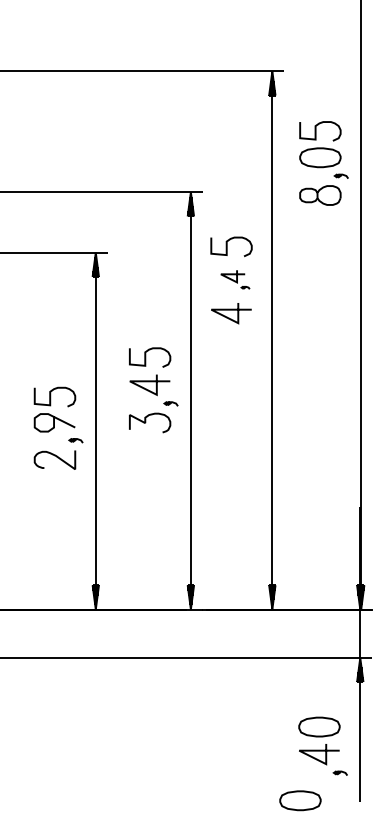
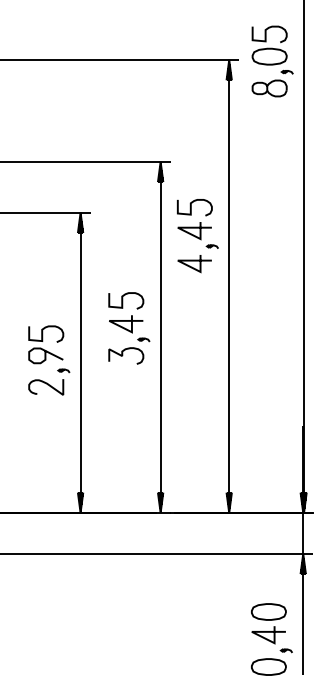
part: (323, 163) -> (272, 61), moved
part: (234, 279) -> (197, 235), size x1.67
part: (299, 800) -> (268, 666), moved

